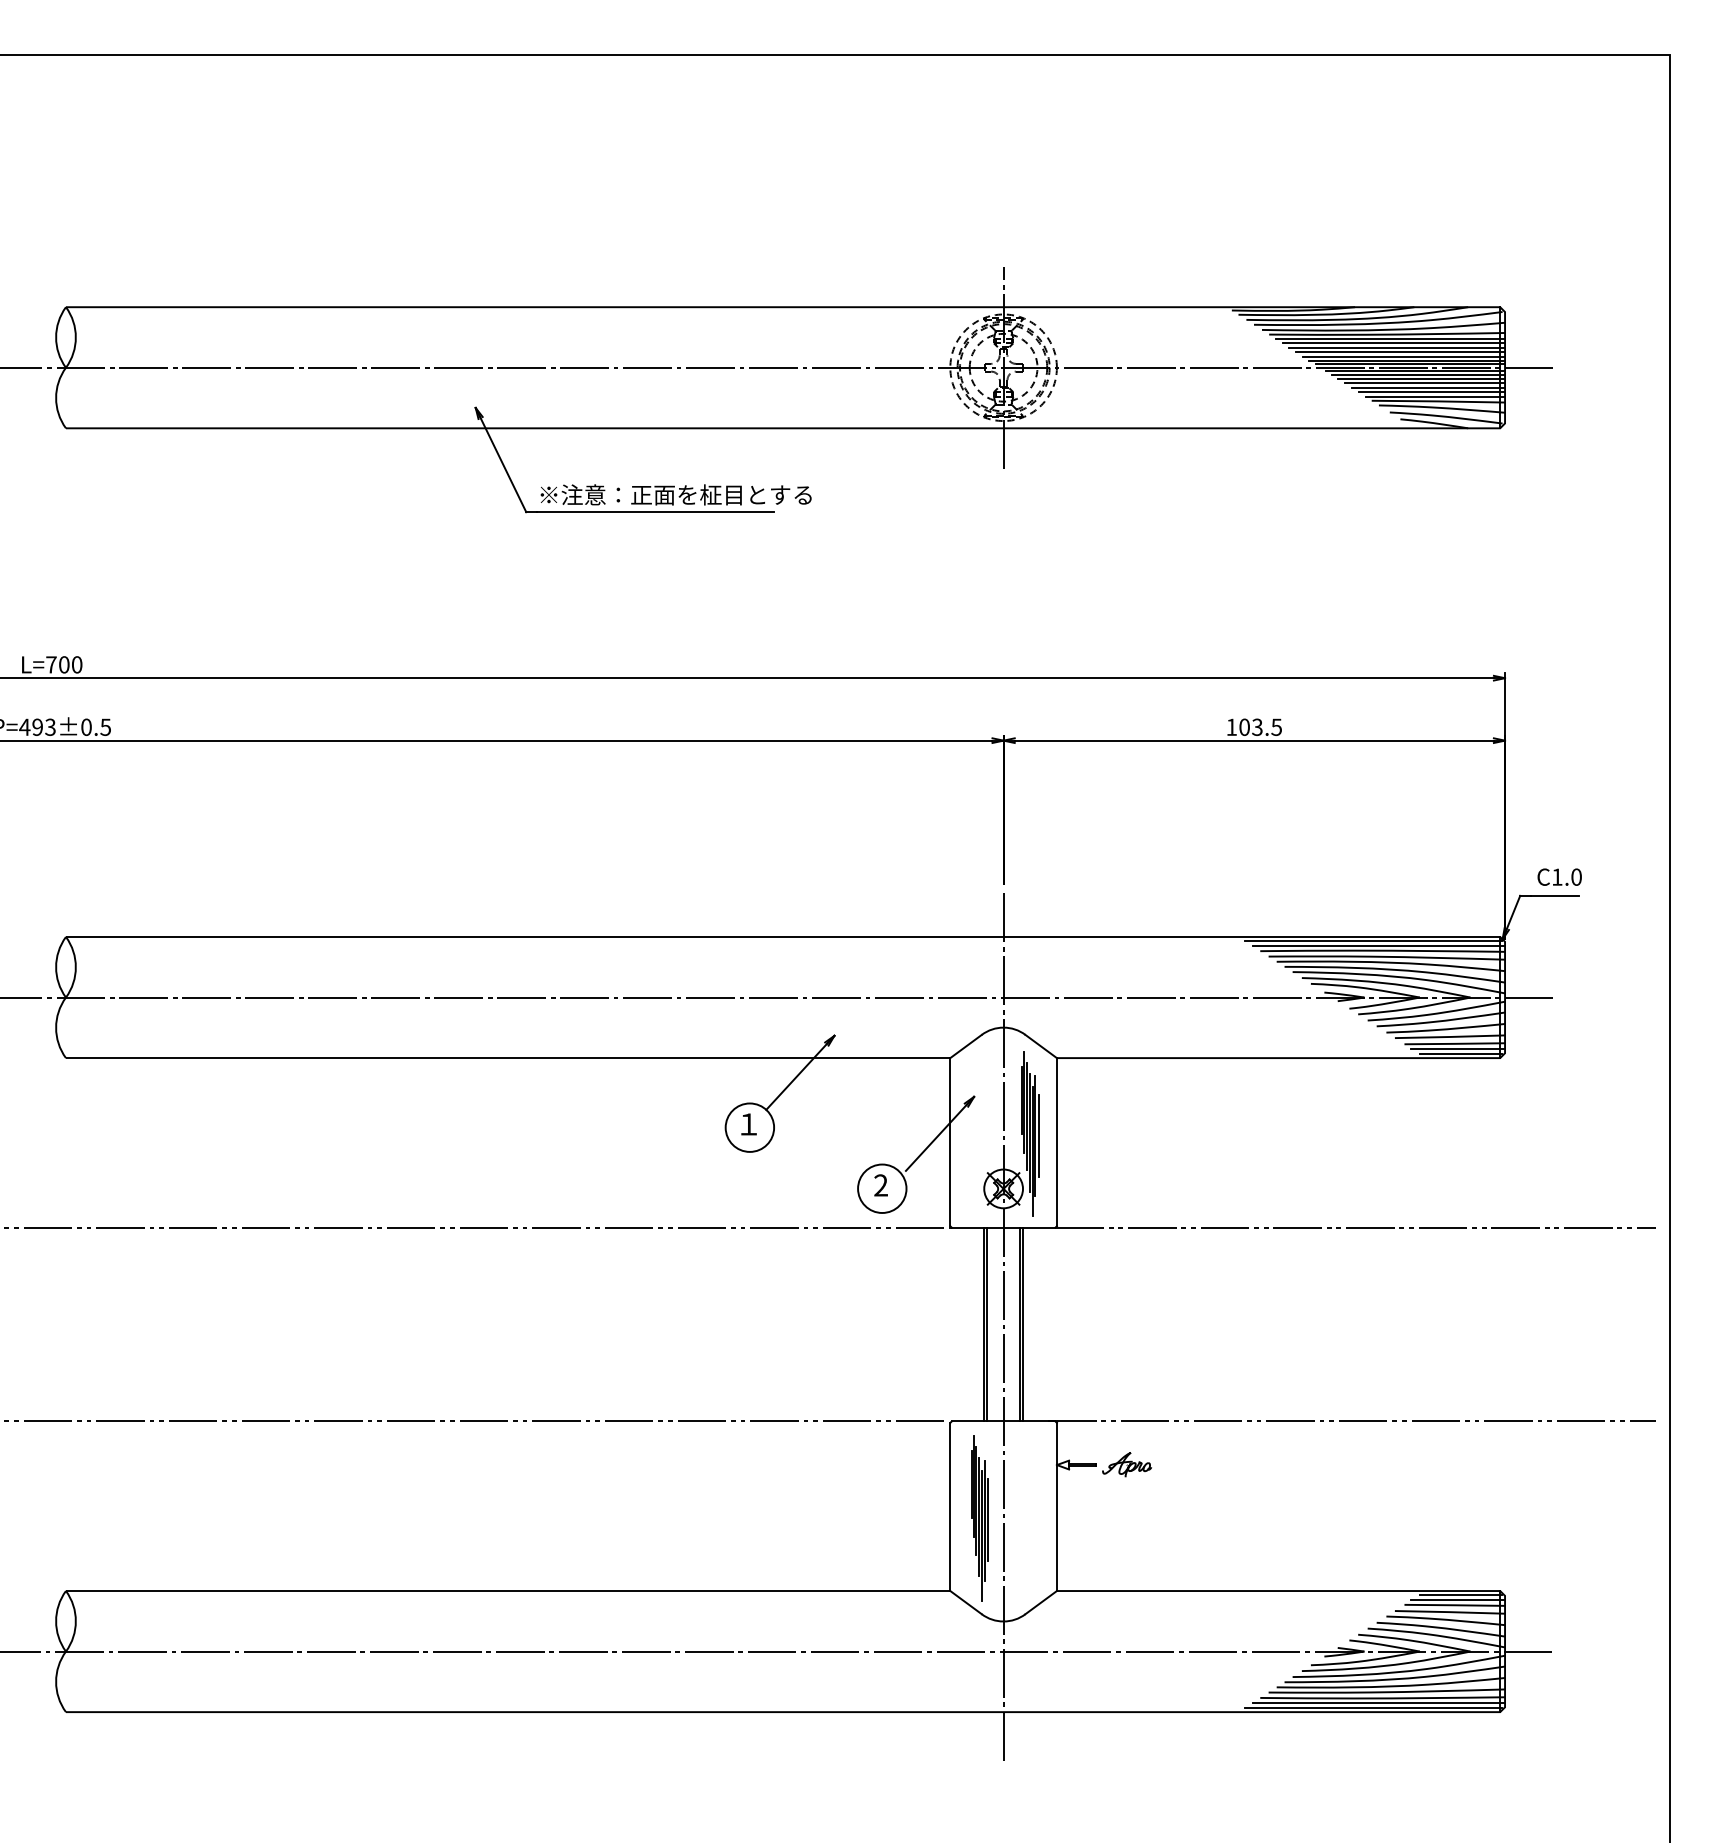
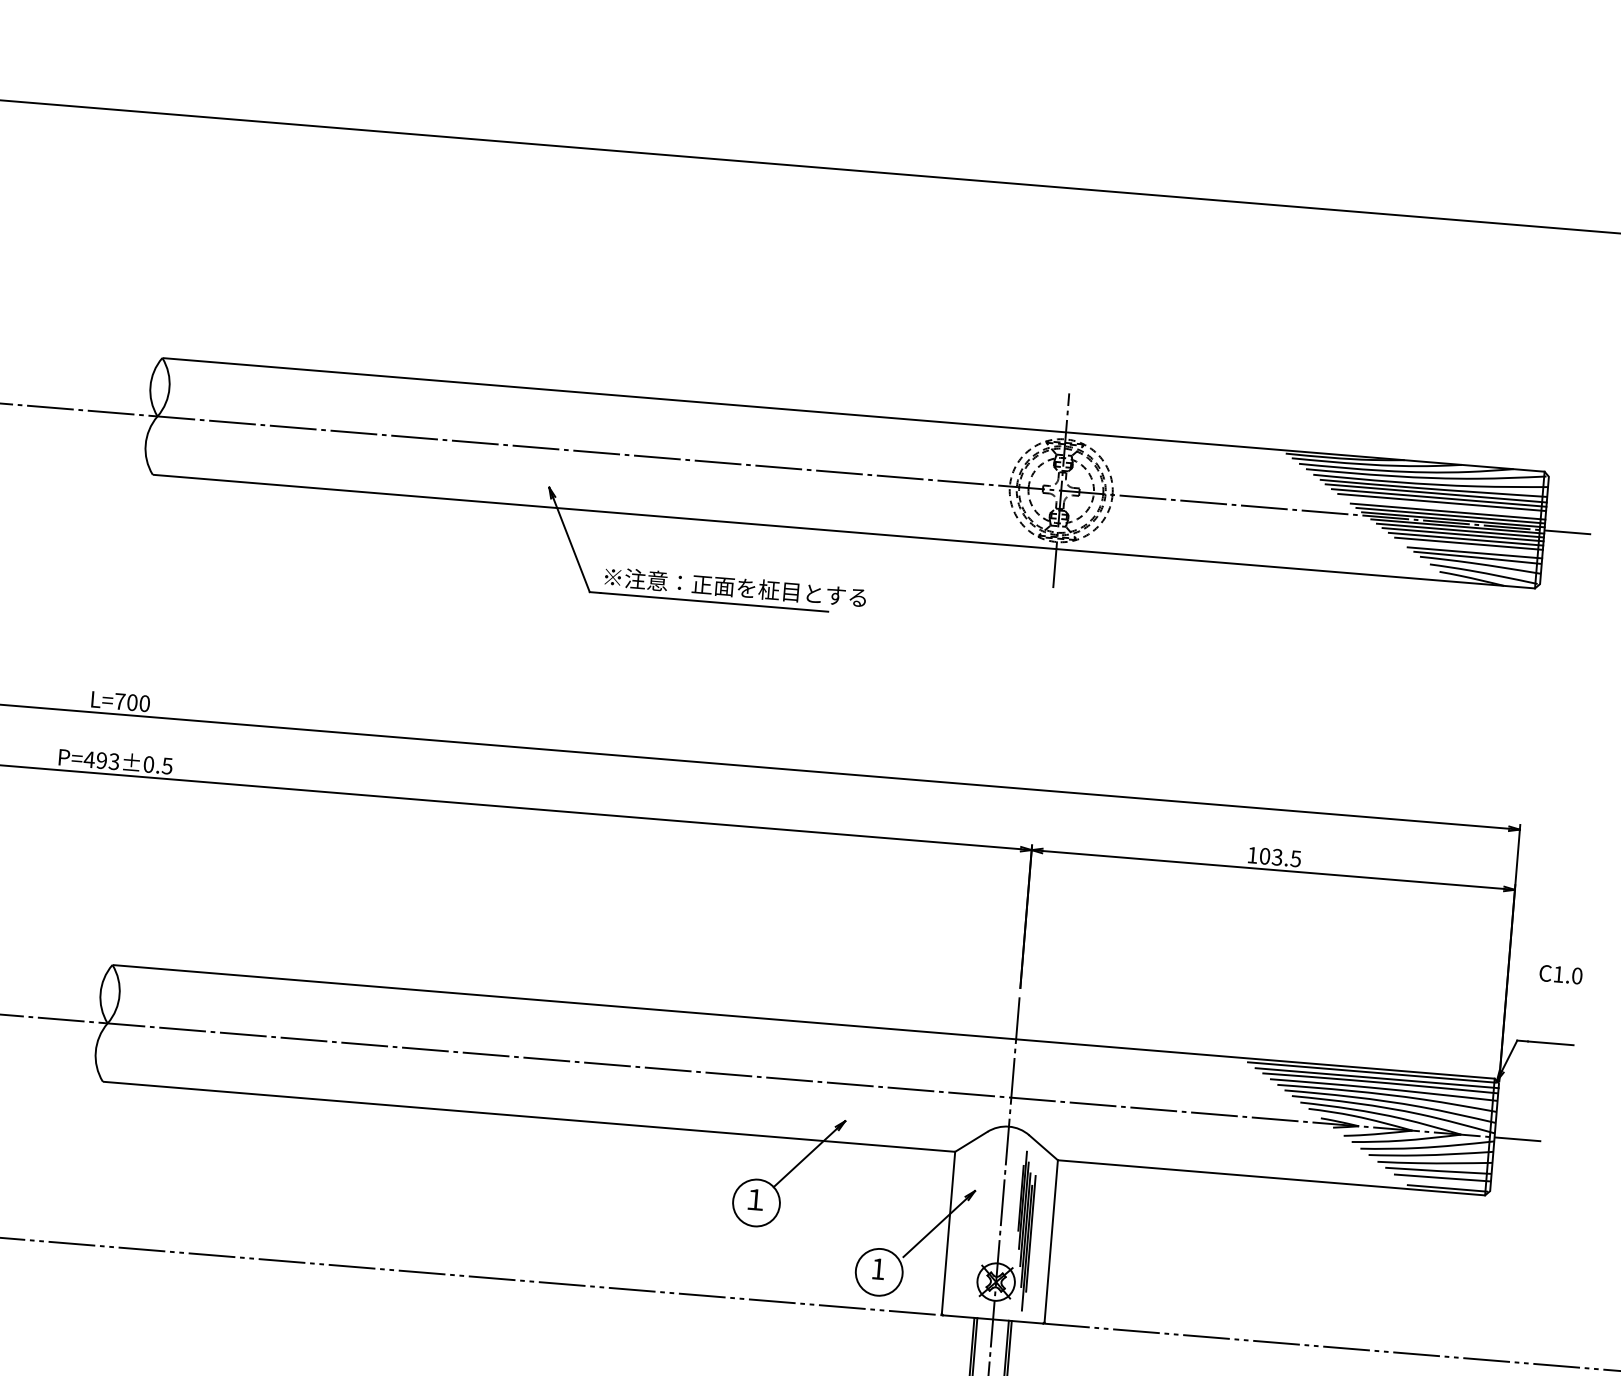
line: (1400, 352) -> (1444, 507), removed
line: (1431, 392) -> (1471, 548), removed
text: (1559, 876) -> (1560, 973), moved
line: (1458, 1048) -> (1445, 1182), removed
line: (1038, 1135) -> (1034, 1233), removed
text: (880, 1185) -> (877, 1269), 2 -> 1

